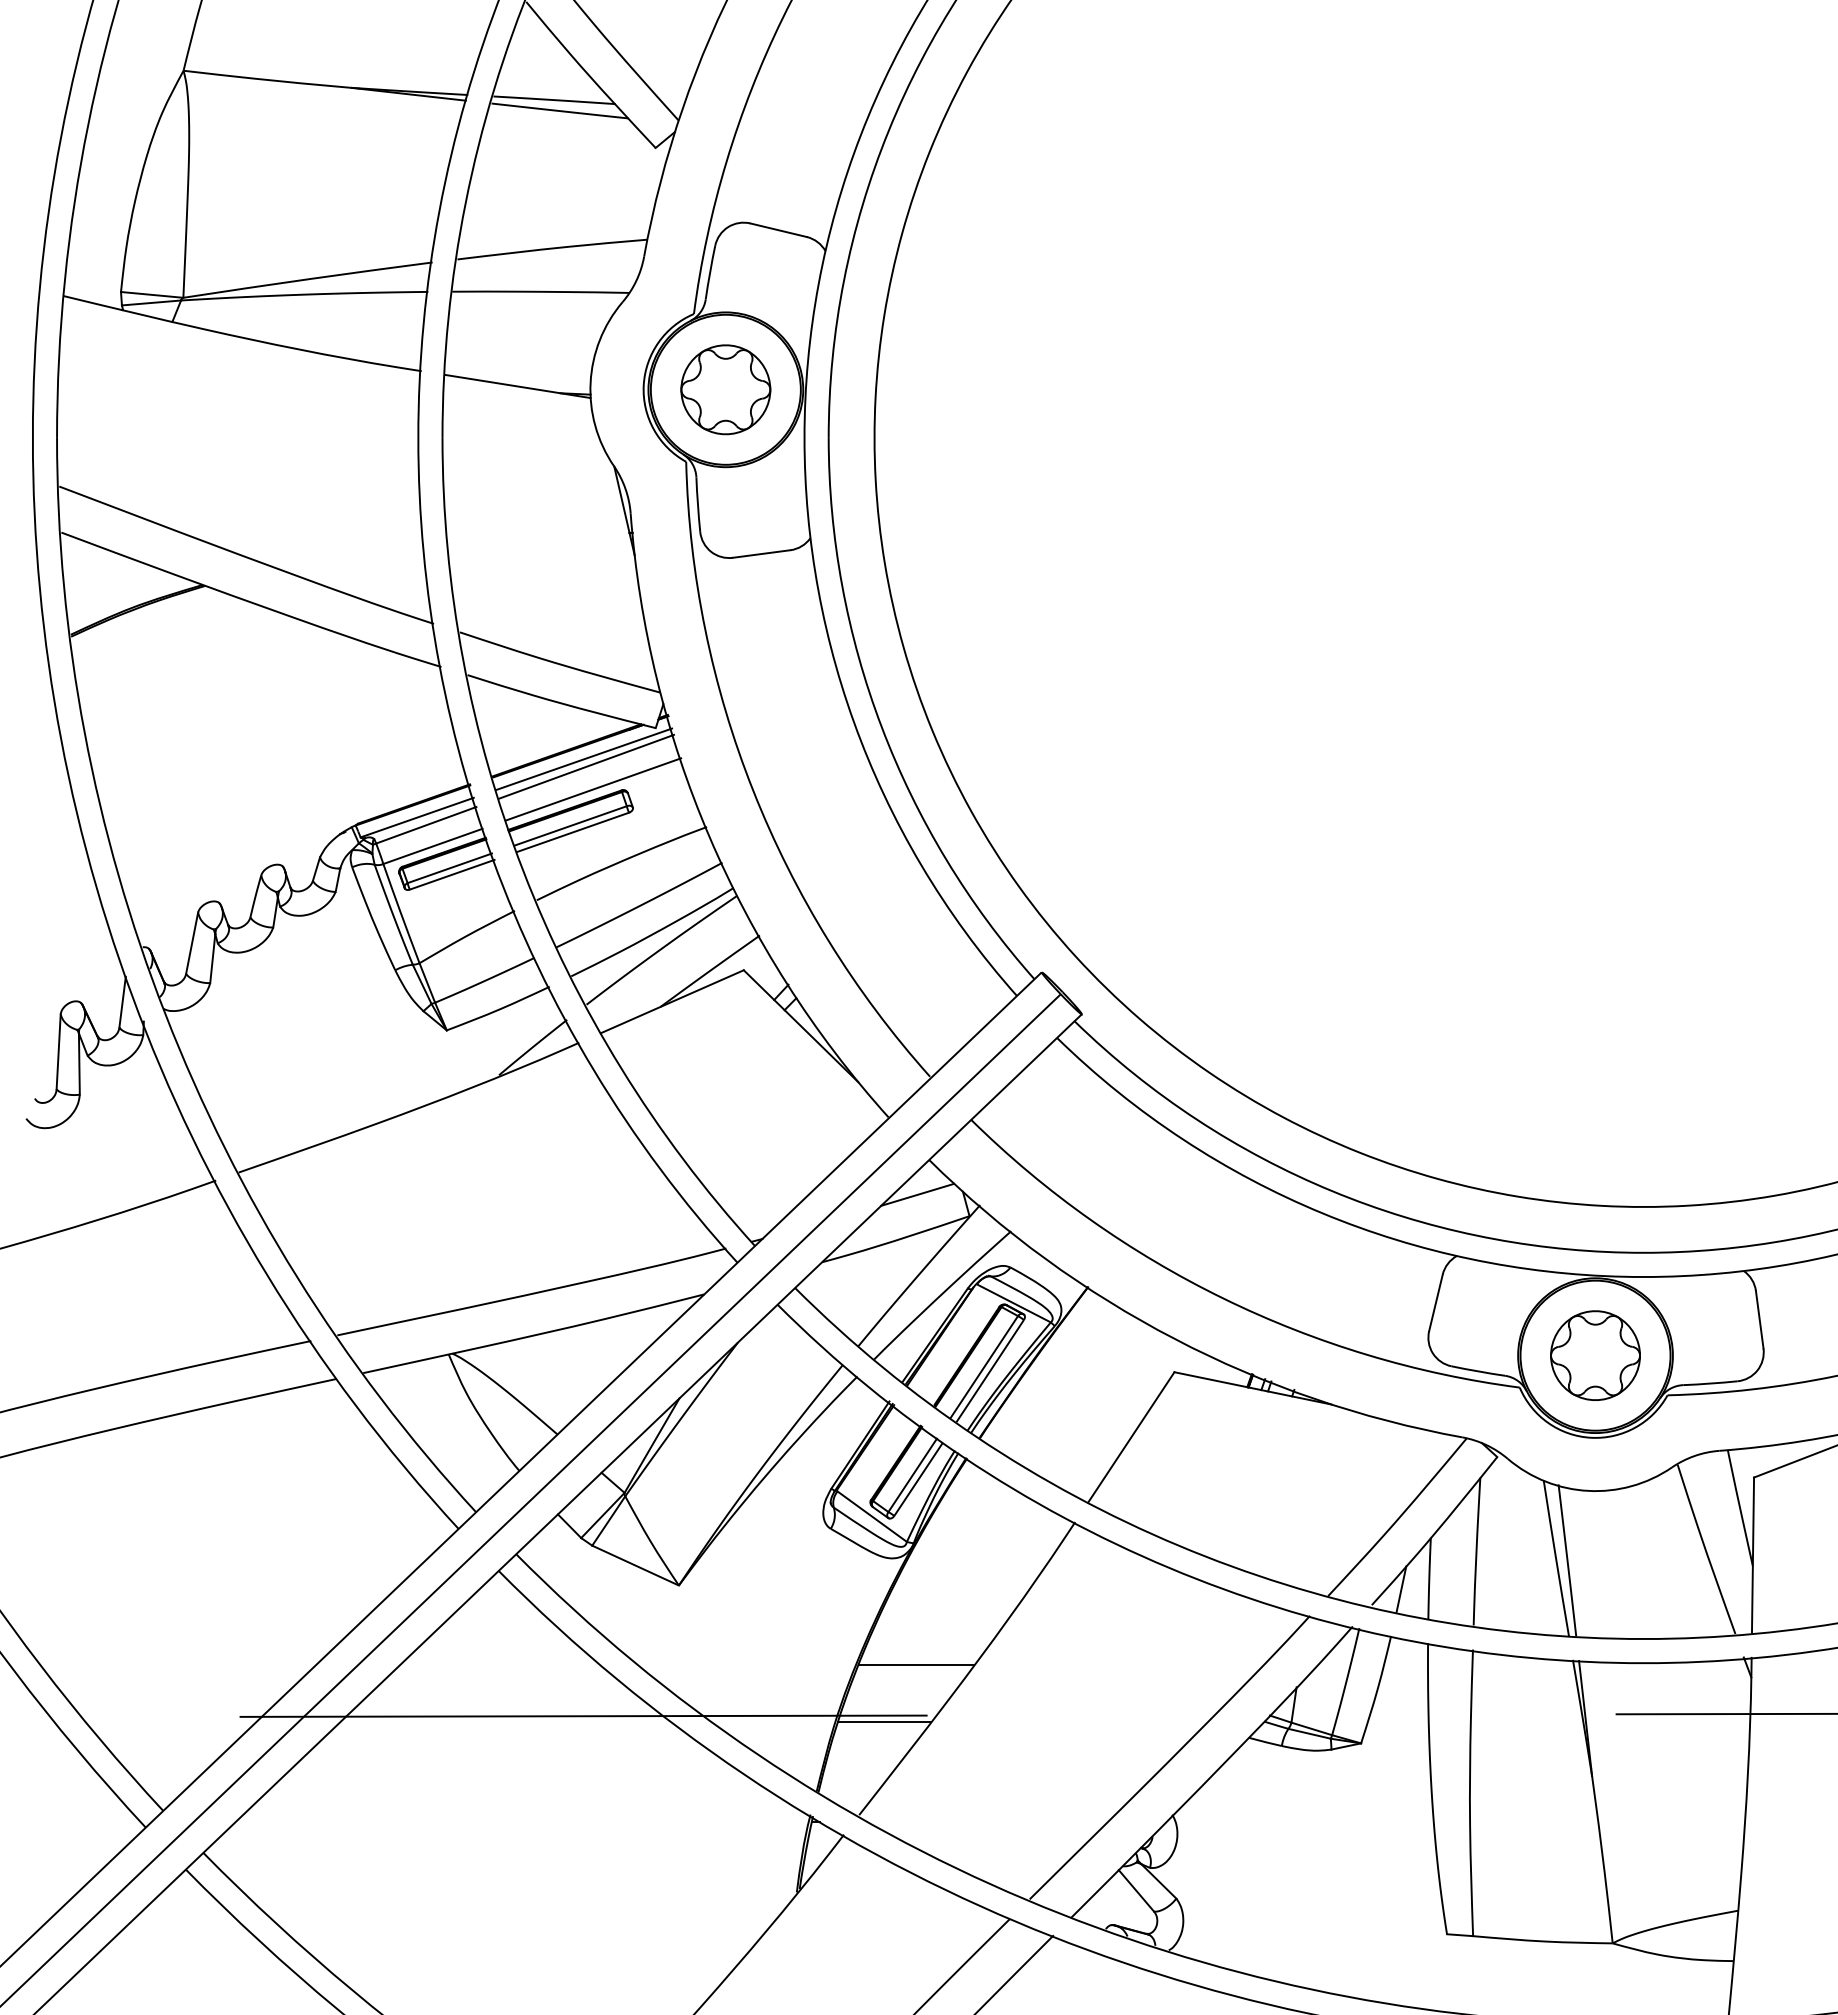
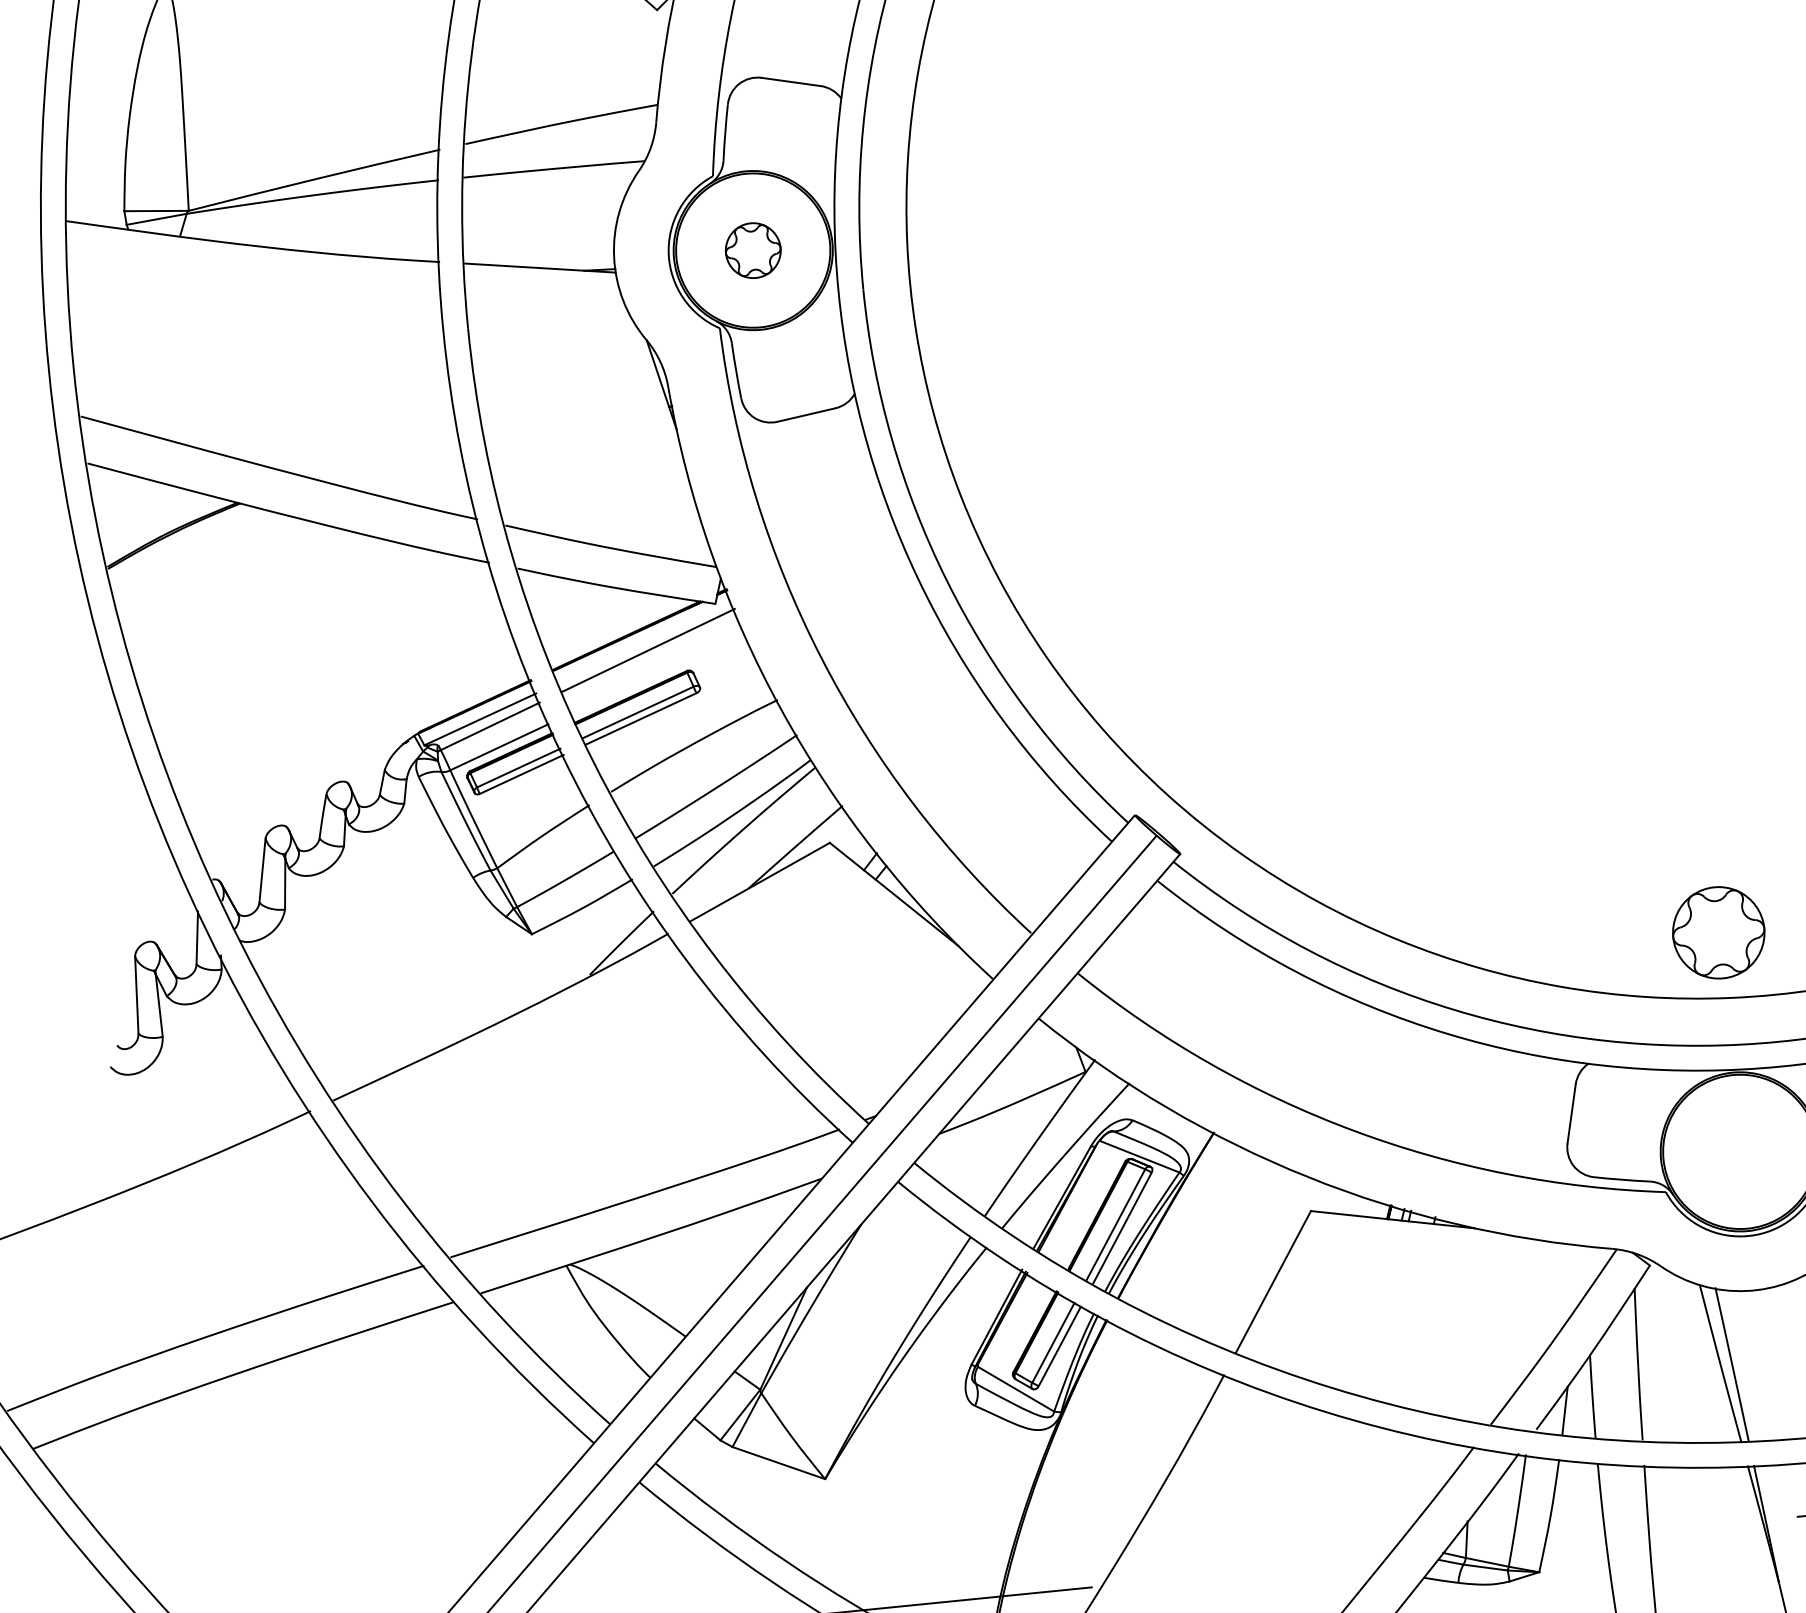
part: (725, 389) -> (752, 250), size x0.6
line: (584, 758) -> (645, 642), removed
line: (593, 789) -> (657, 672), removed
line: (917, 1194) -> (1030, 1054), removed
part: (1595, 1355) -> (1718, 932), moved
line: (915, 1664) -> (1075, 1536), removed
line: (884, 1721) -> (1049, 1597), removed

